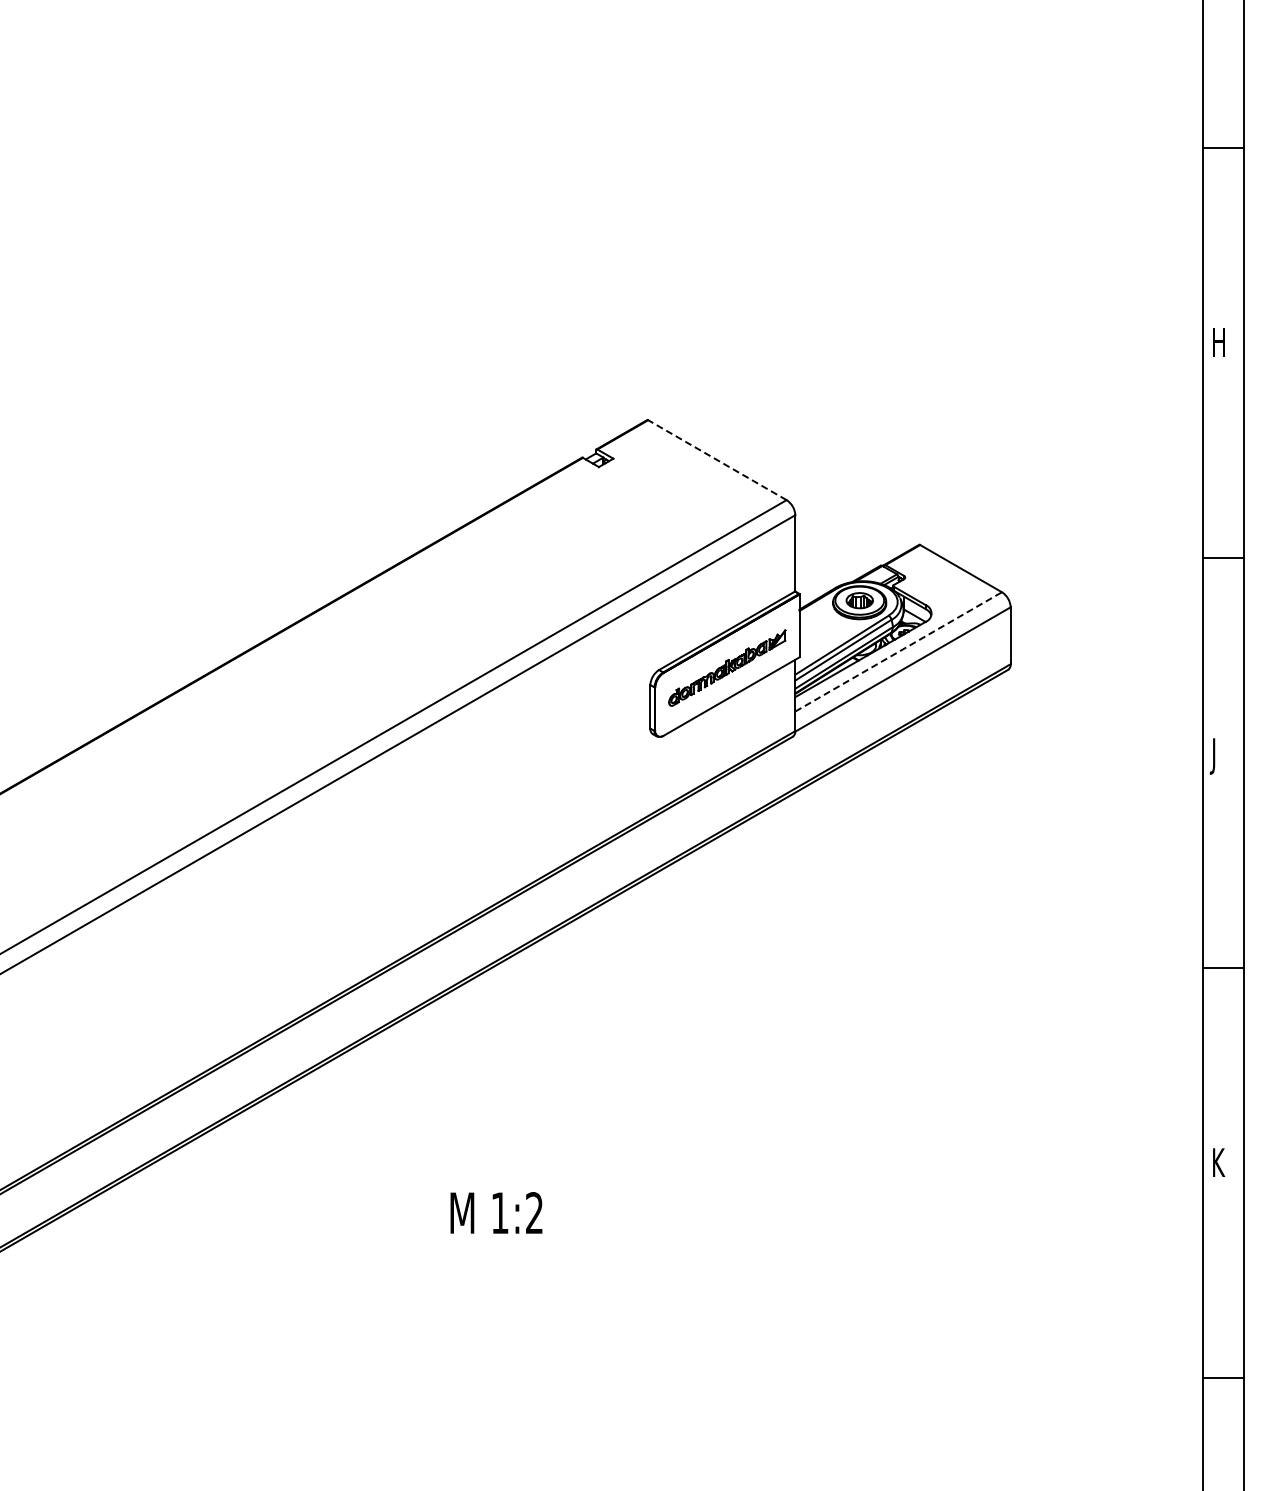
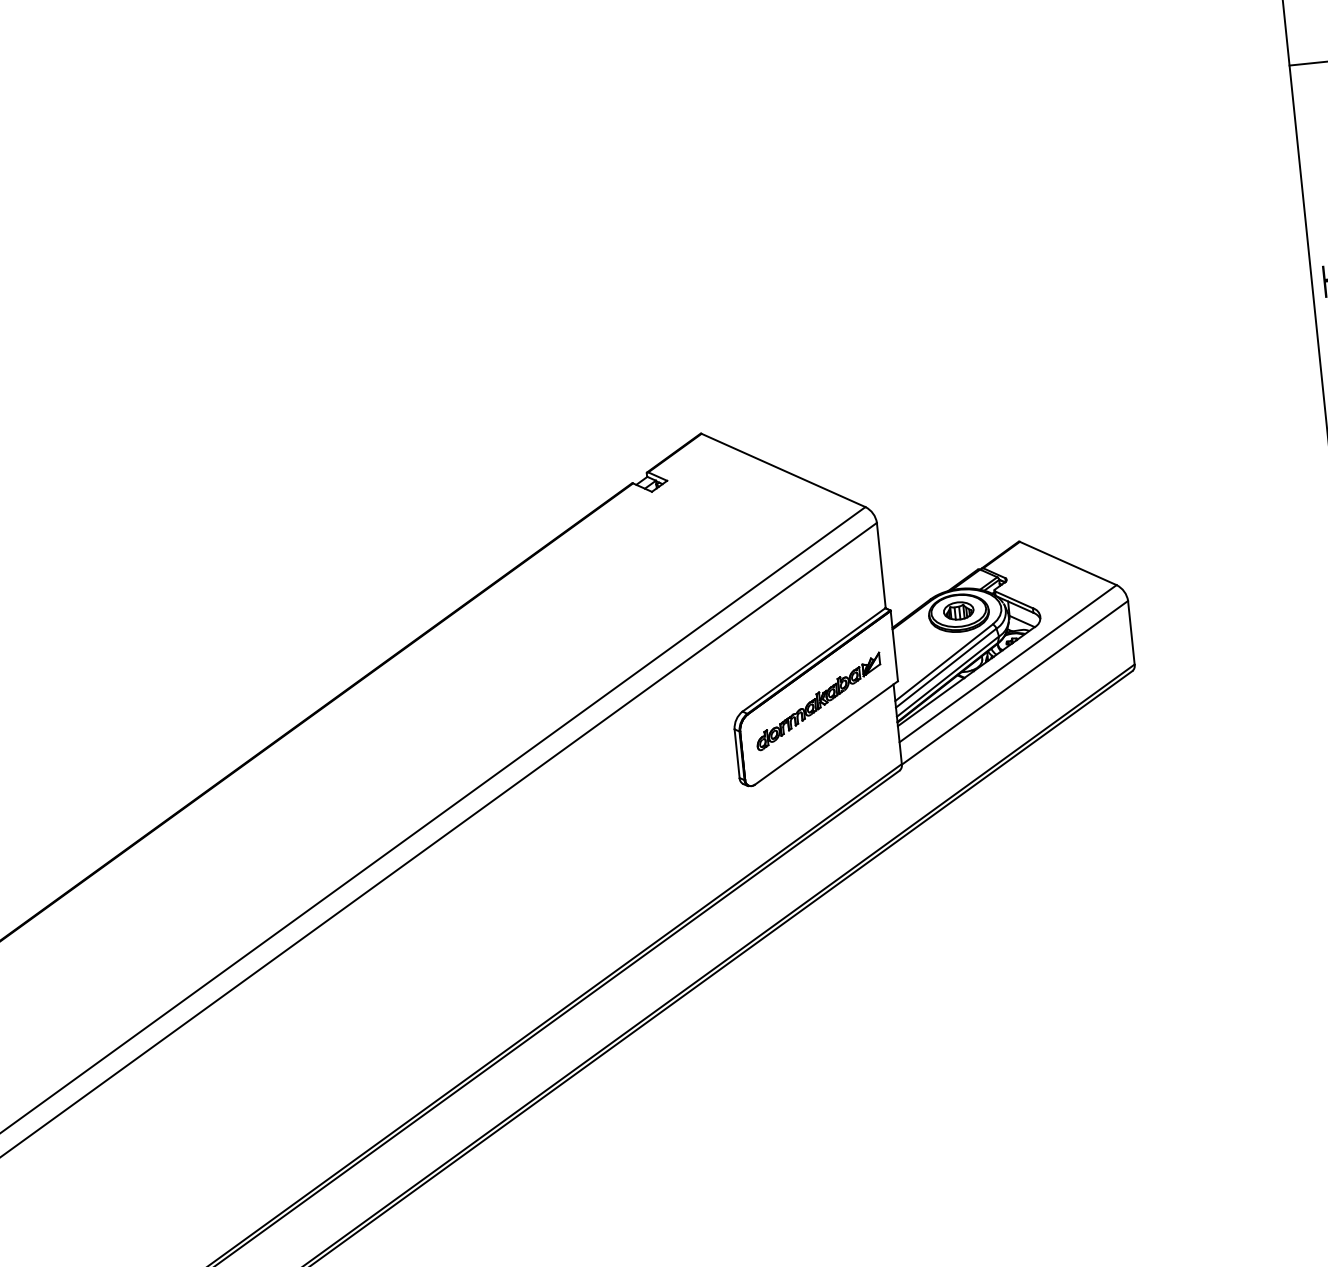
line: (717, 460) -> (783, 470), dashed -> solid
line: (899, 651) -> (1008, 663), dashed -> solid

